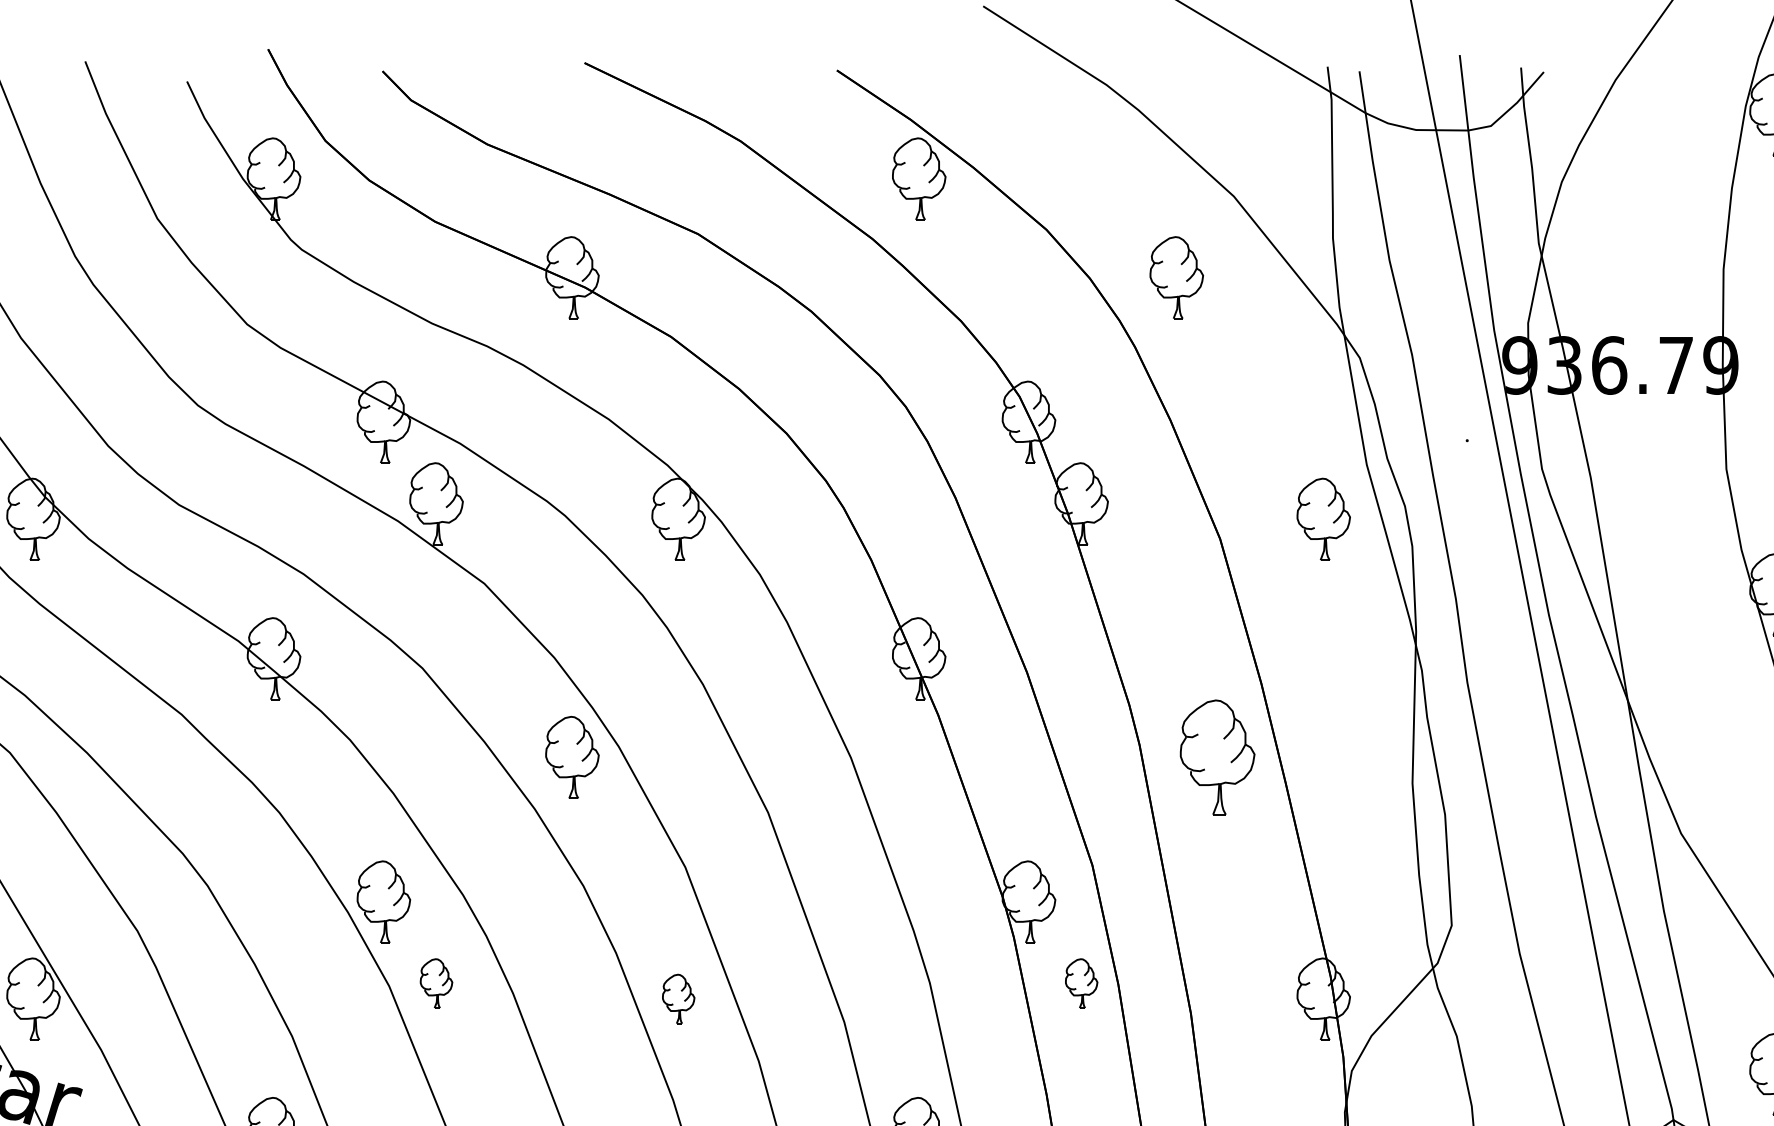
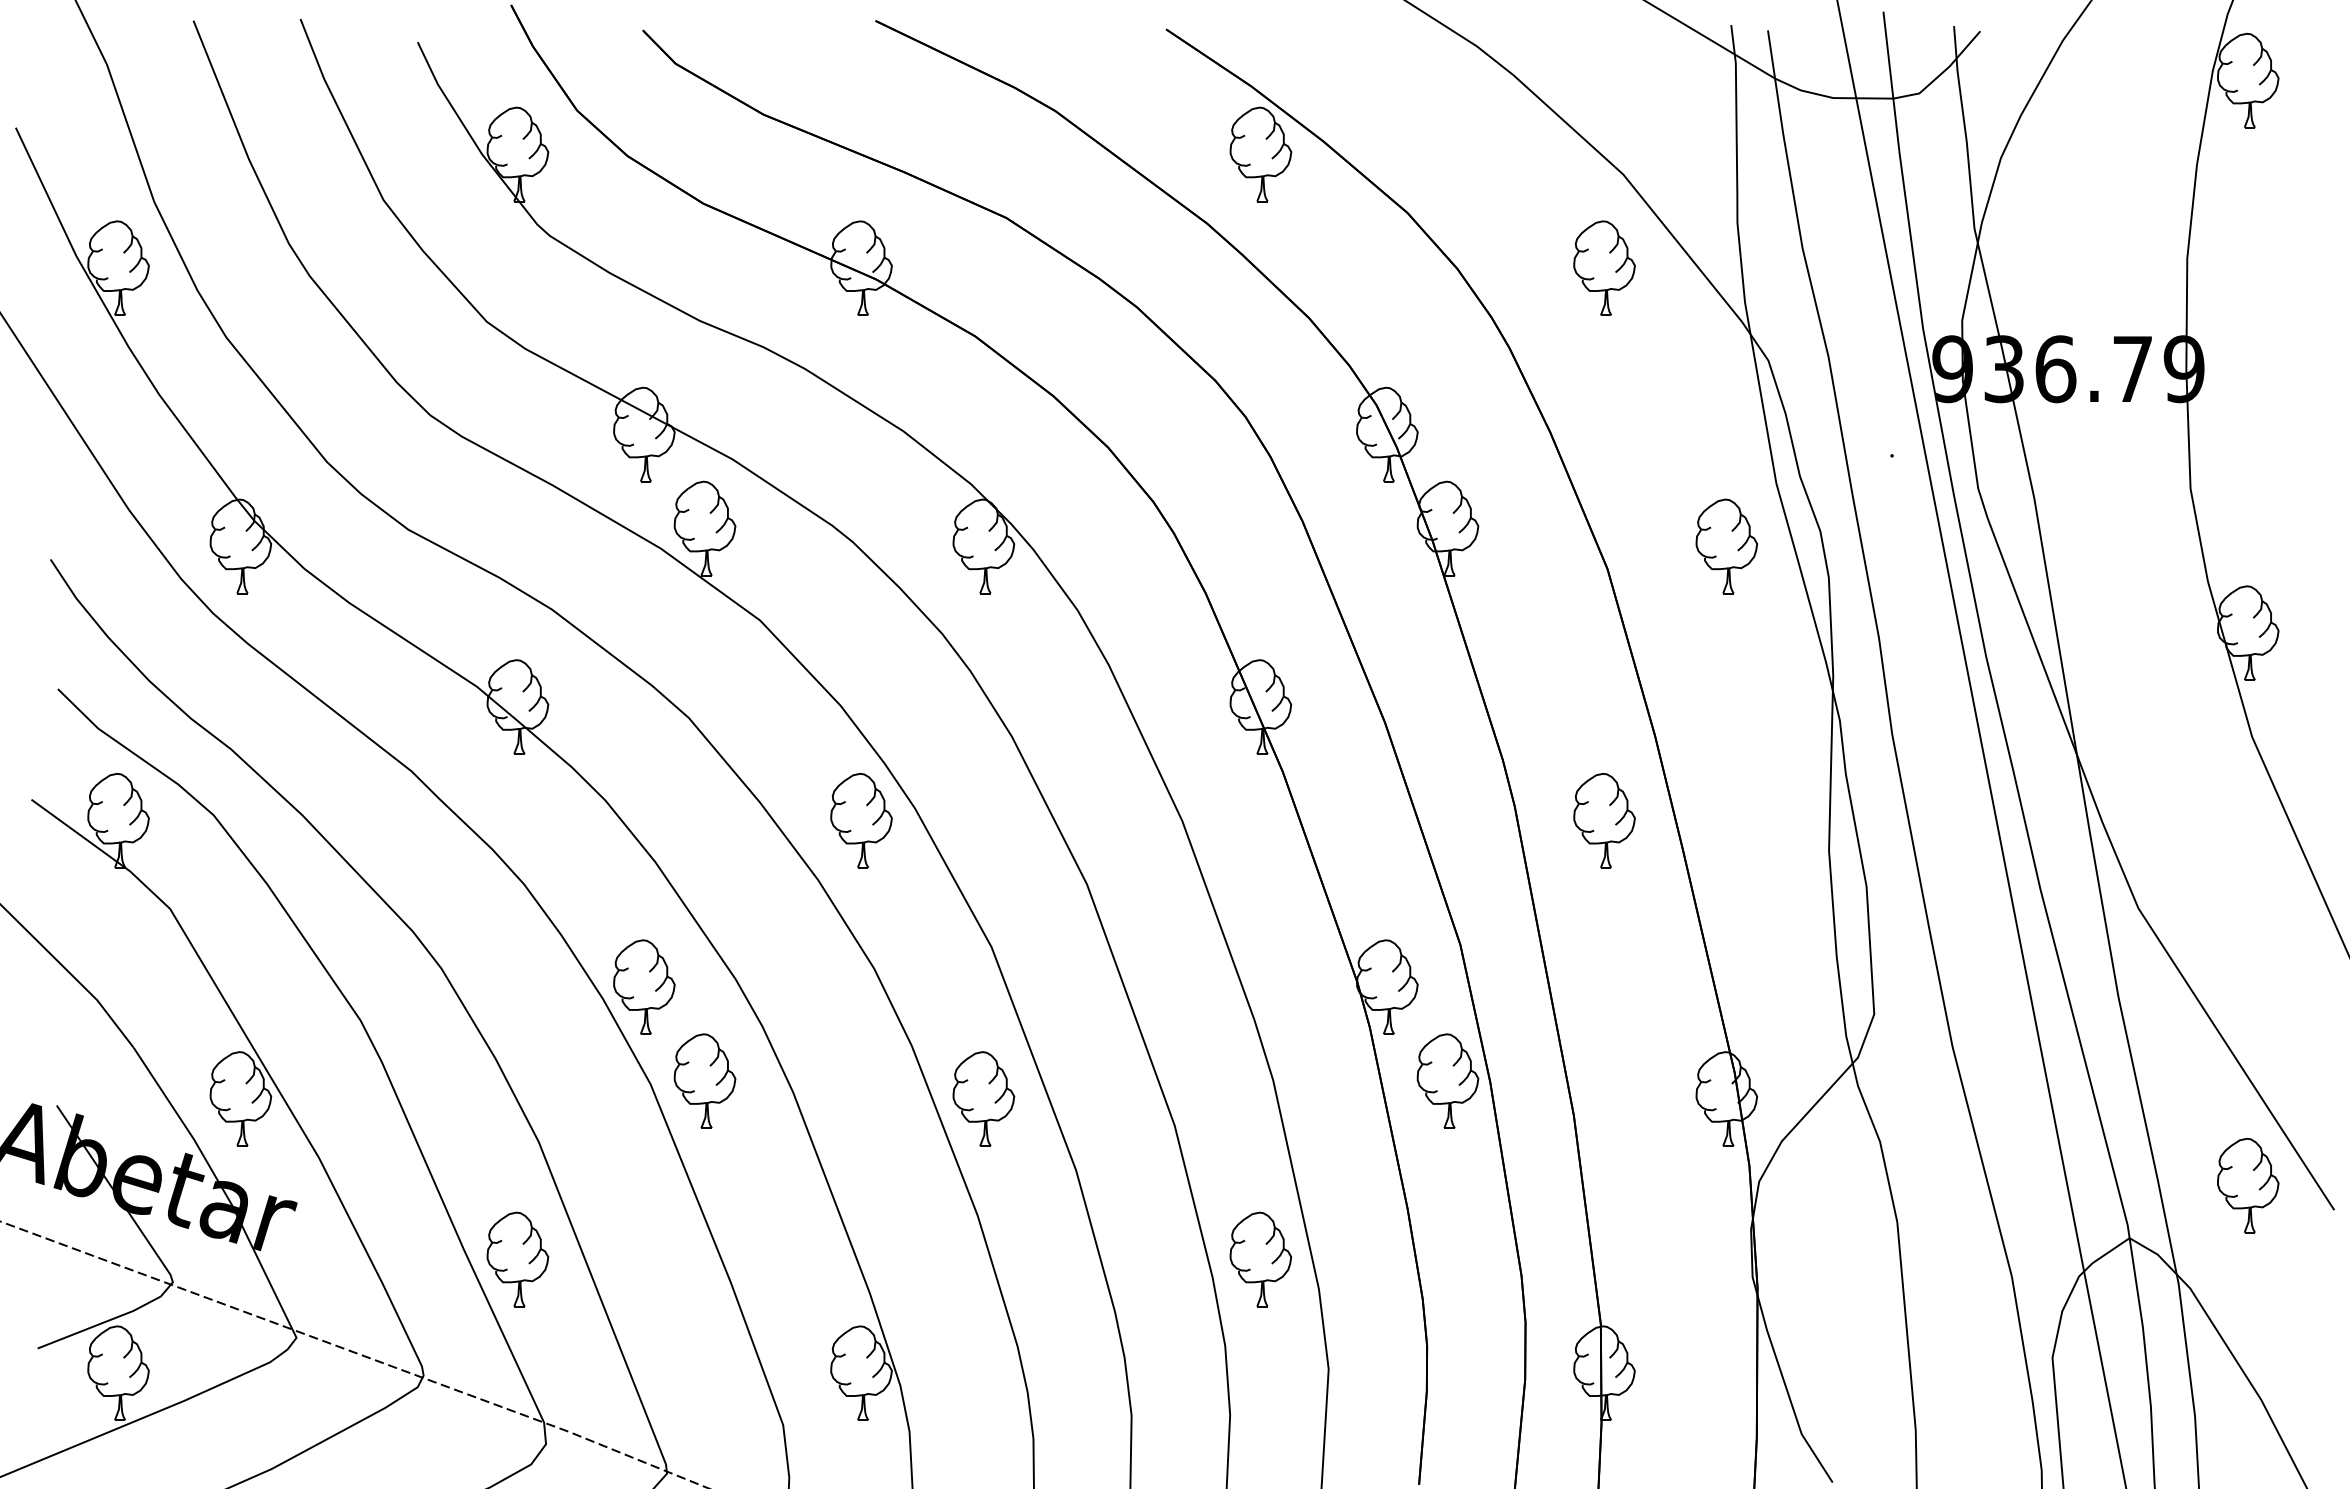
part: (1176, 277) -> (1604, 267), moved
part: (1217, 757) -> (1604, 820), size x0.71
part: (436, 983) -> (704, 1080), size x1.67
part: (1081, 983) -> (1447, 1080), size x1.67
part: (678, 998) -> (983, 1098), size x1.67

